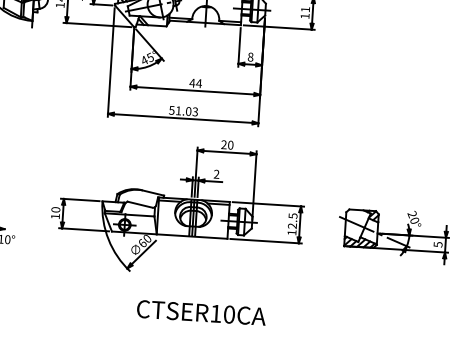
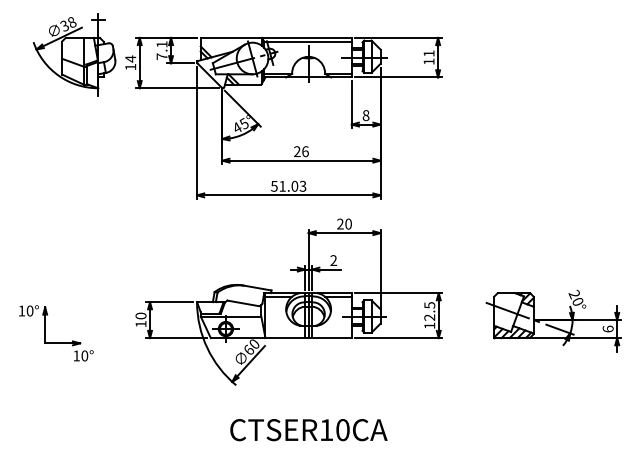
text: (195, 83) -> (301, 151), 44 -> 26
text: (437, 244) -> (607, 328), 5 -> 6
text: (201, 313) -> (308, 430), moved

